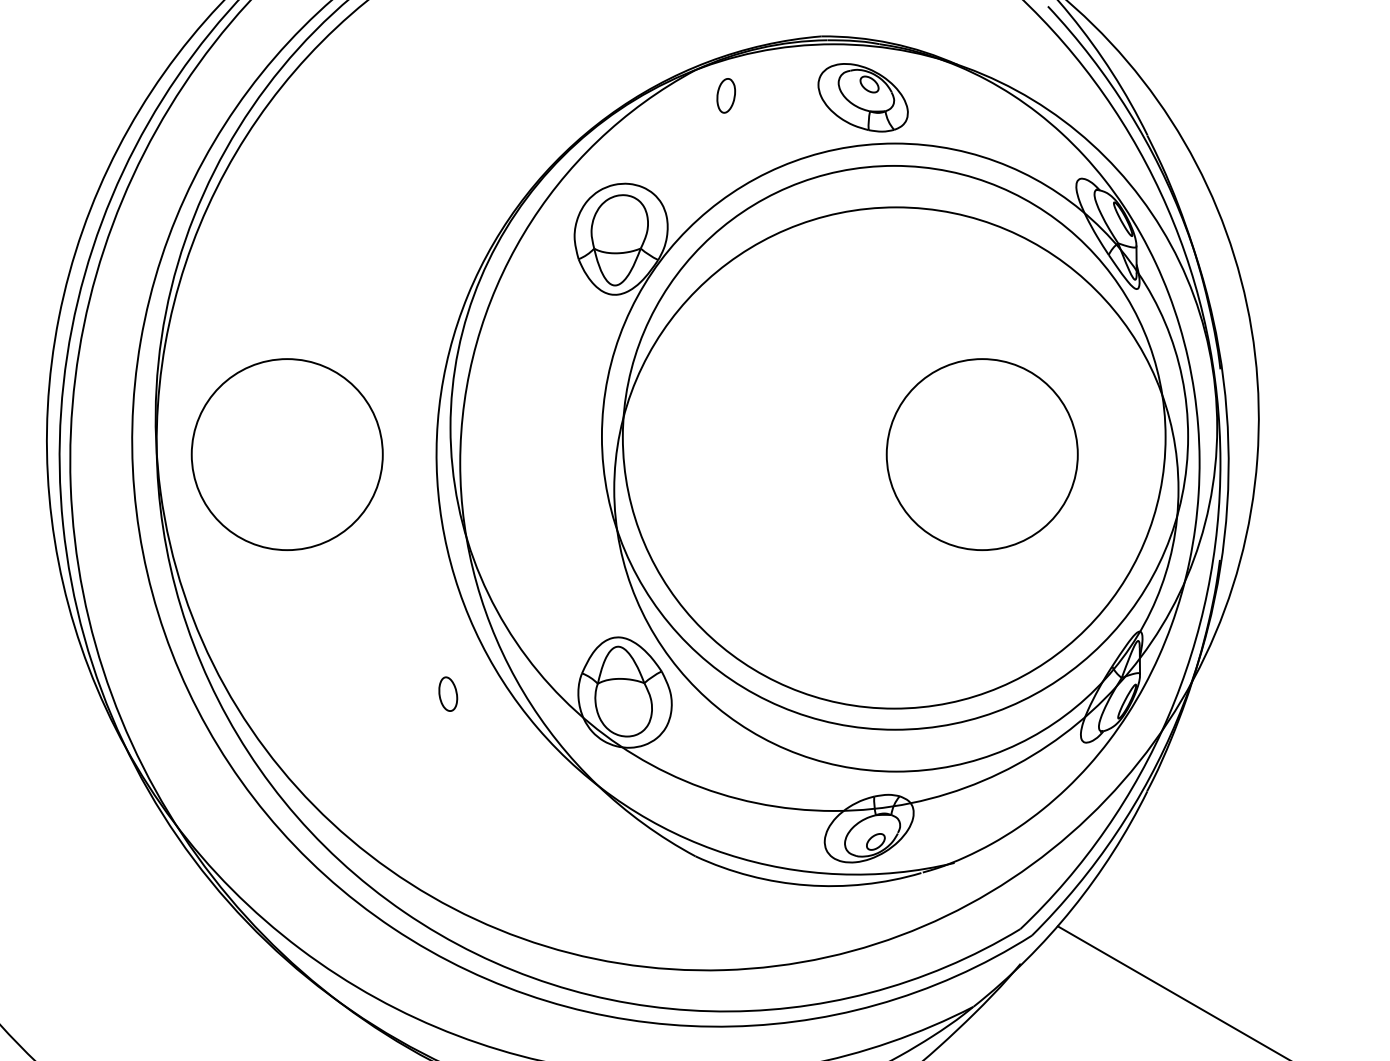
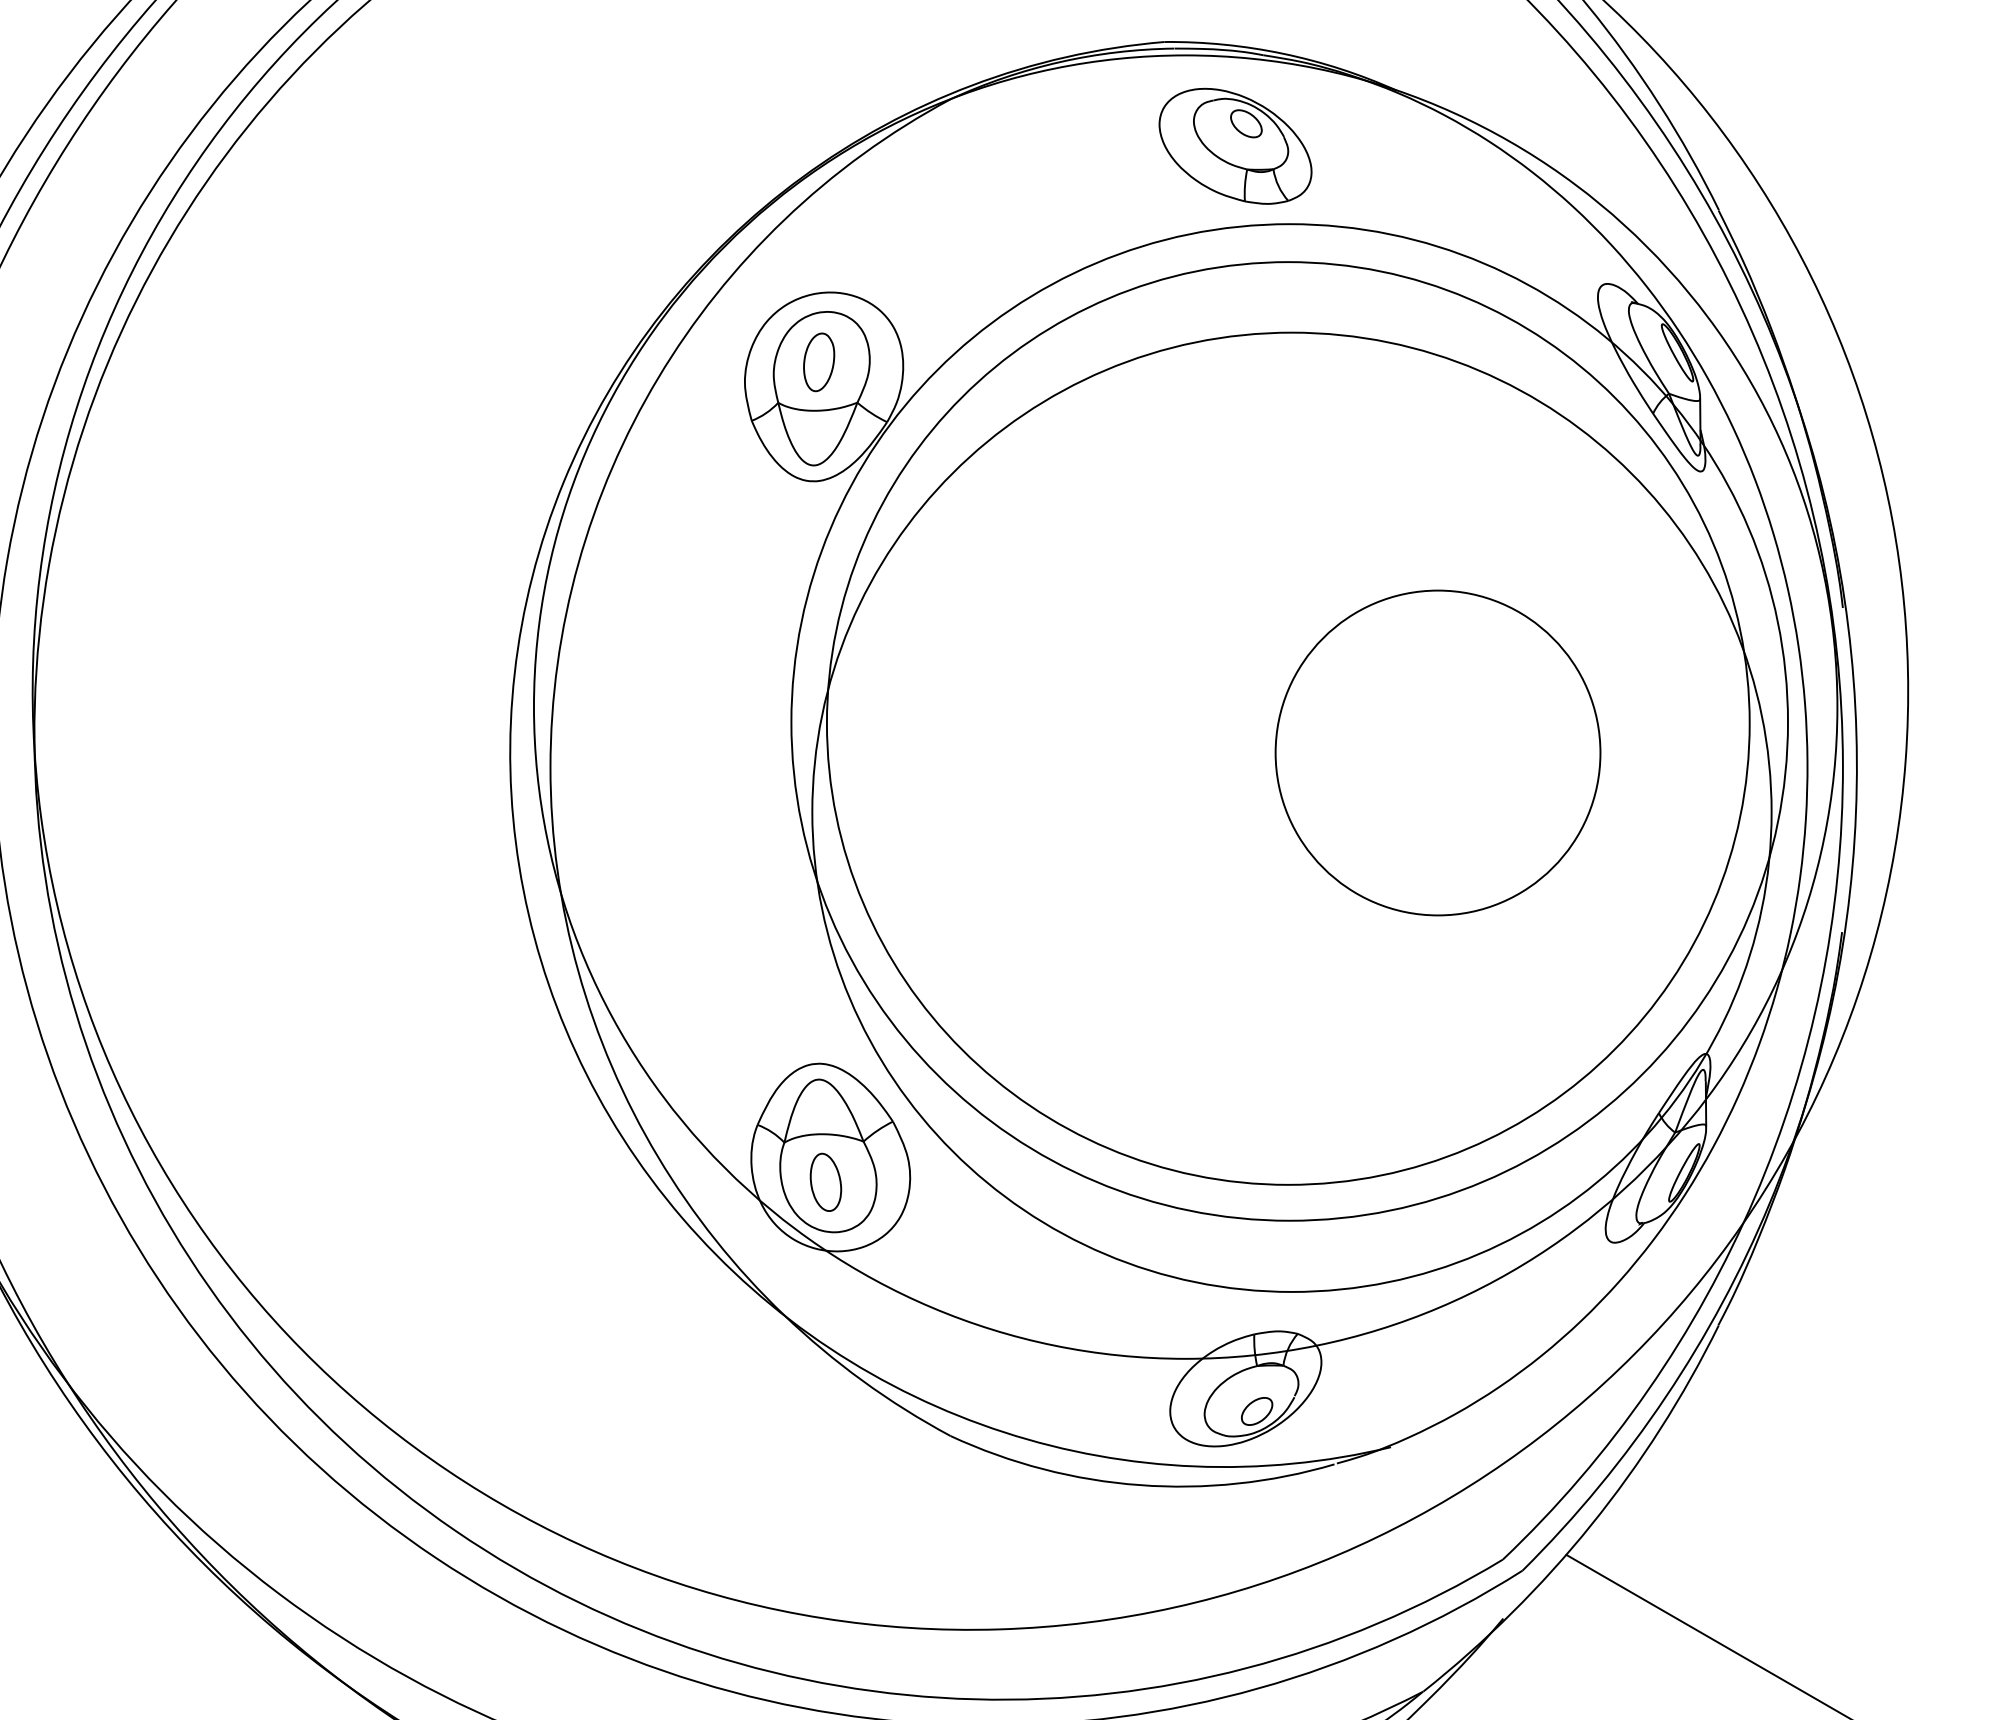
part: (726, 95) -> (819, 361), moved
circle: (286, 454) -> (255, 752), removed
part: (448, 693) -> (826, 1181), moved

